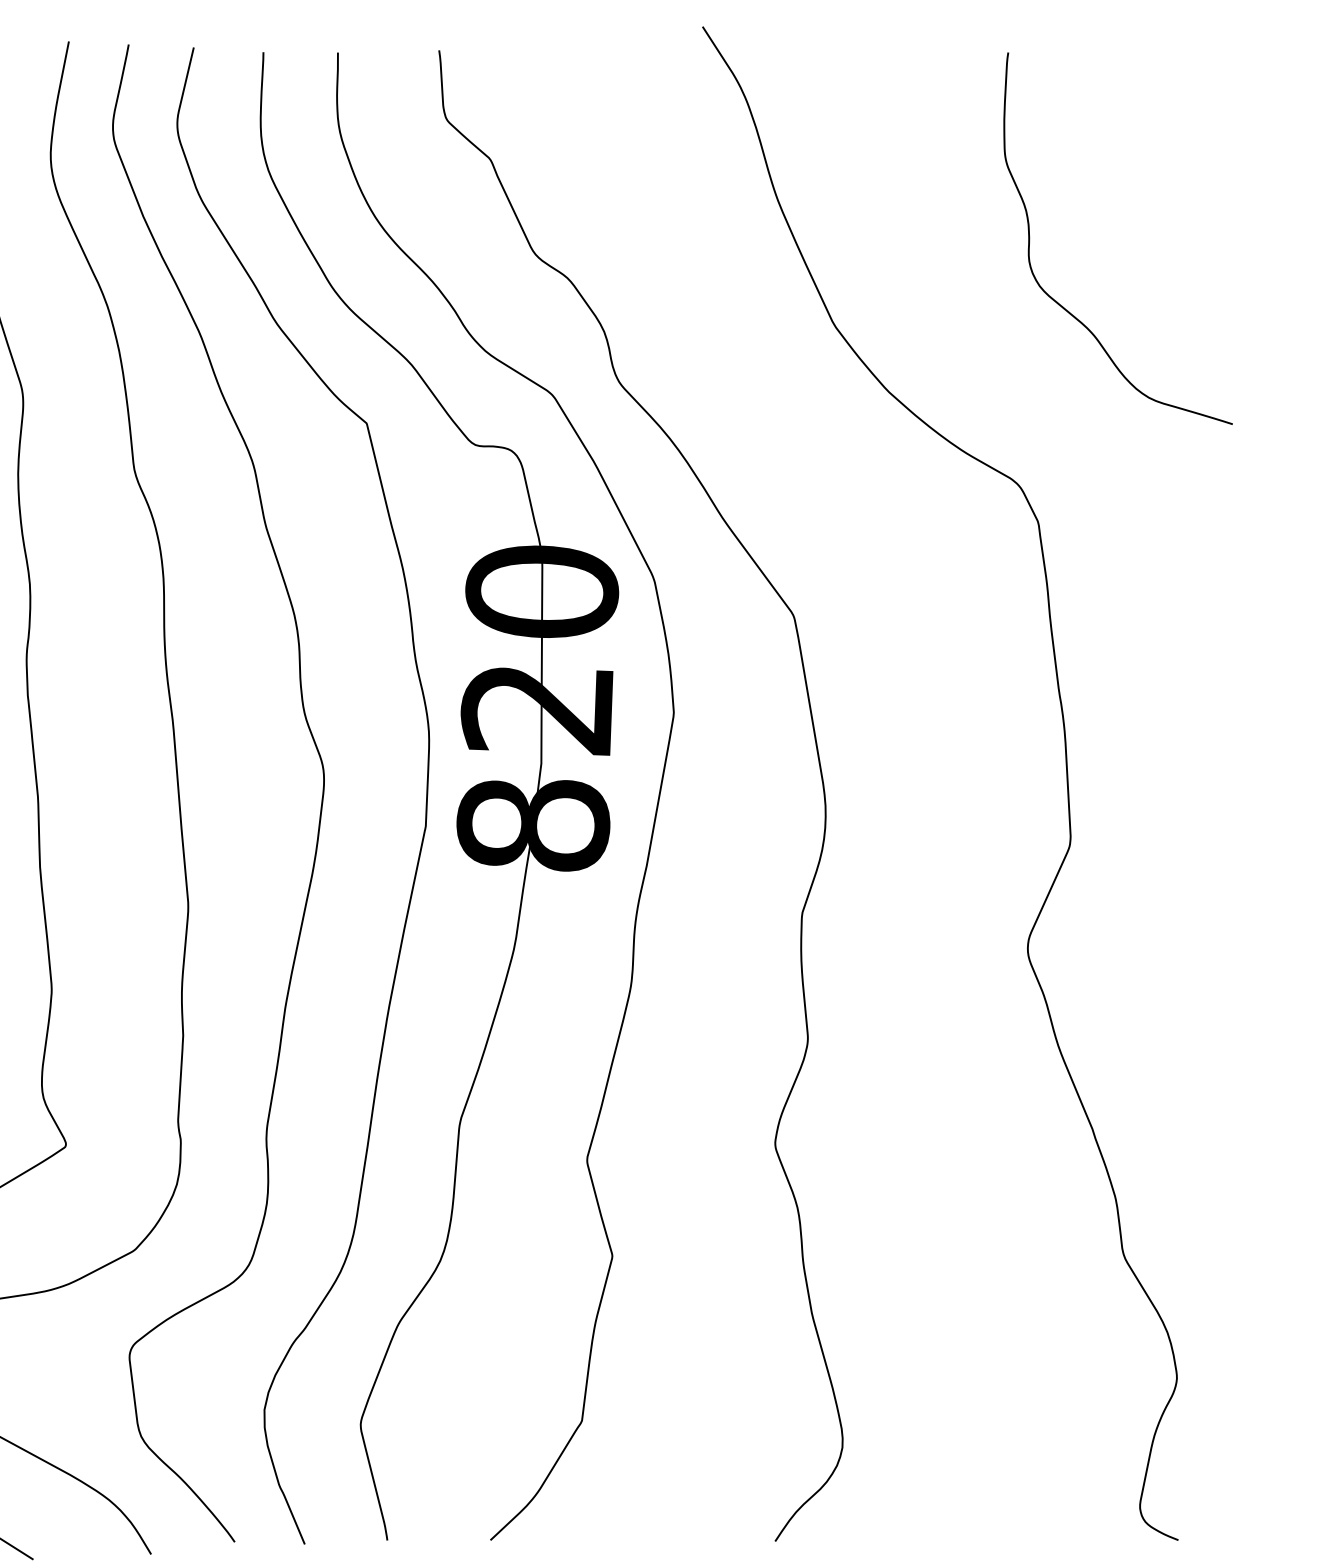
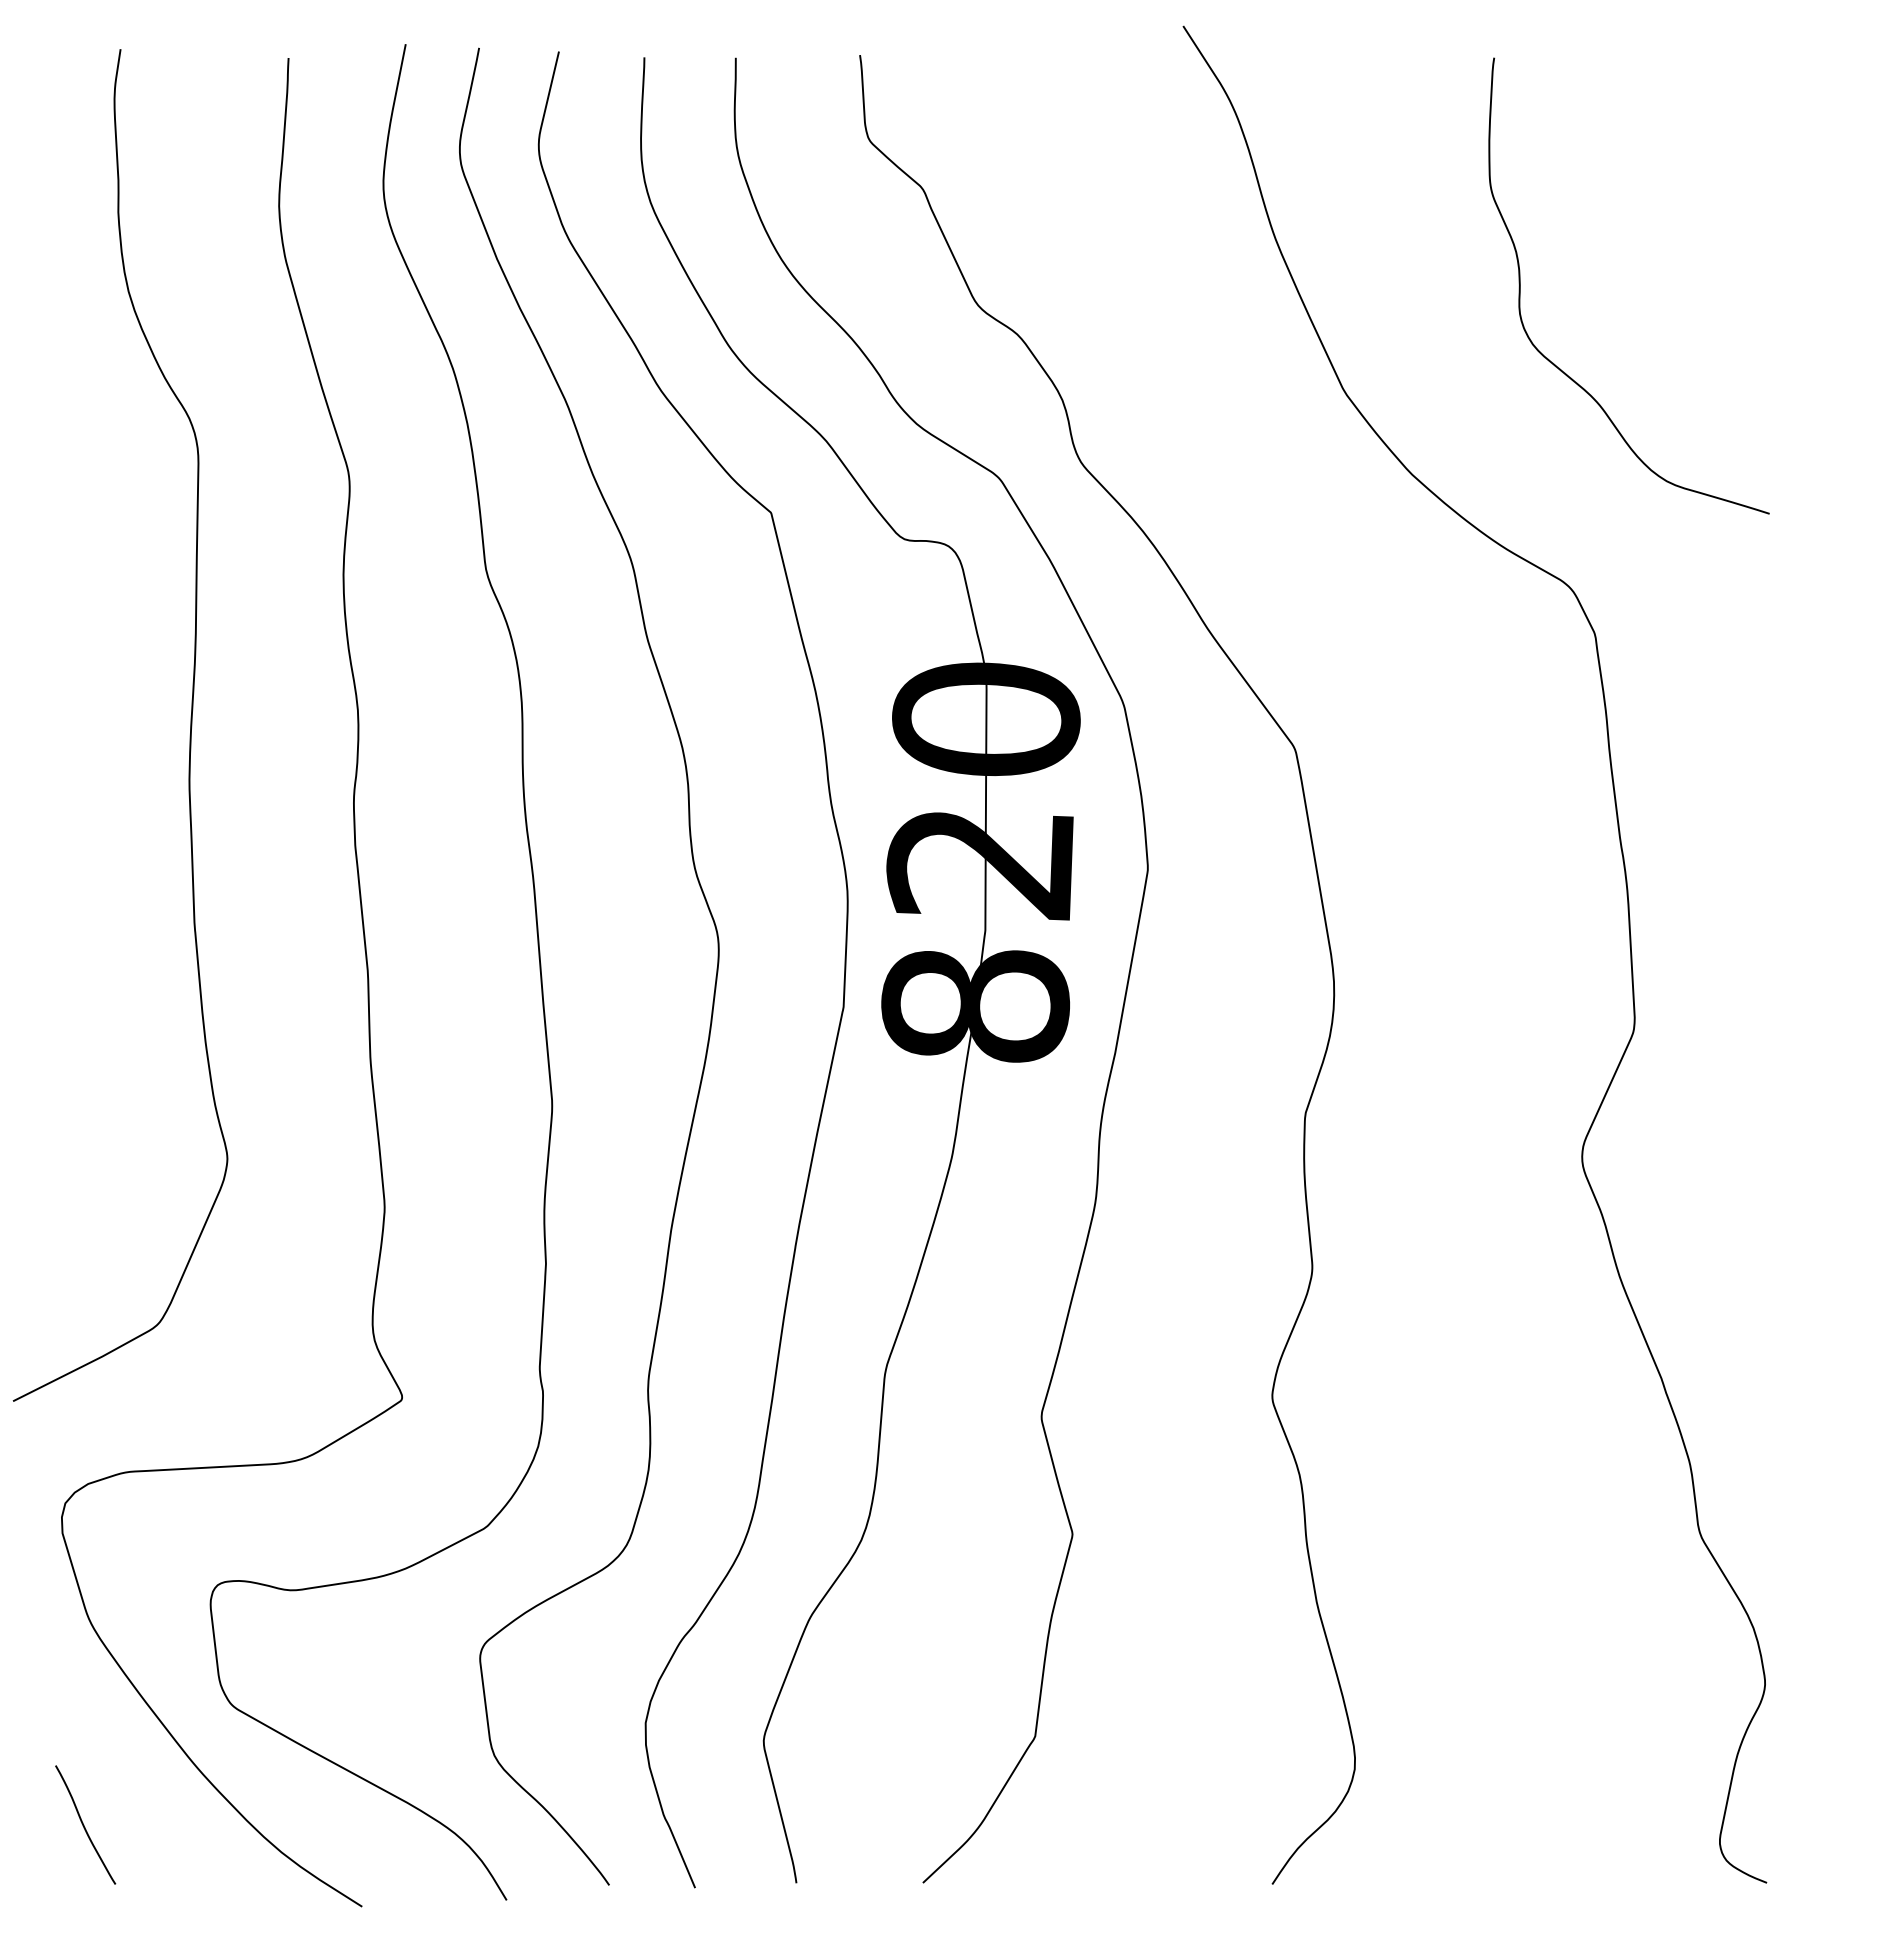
curve: (1061, 305) -> (1559, 367), moved

